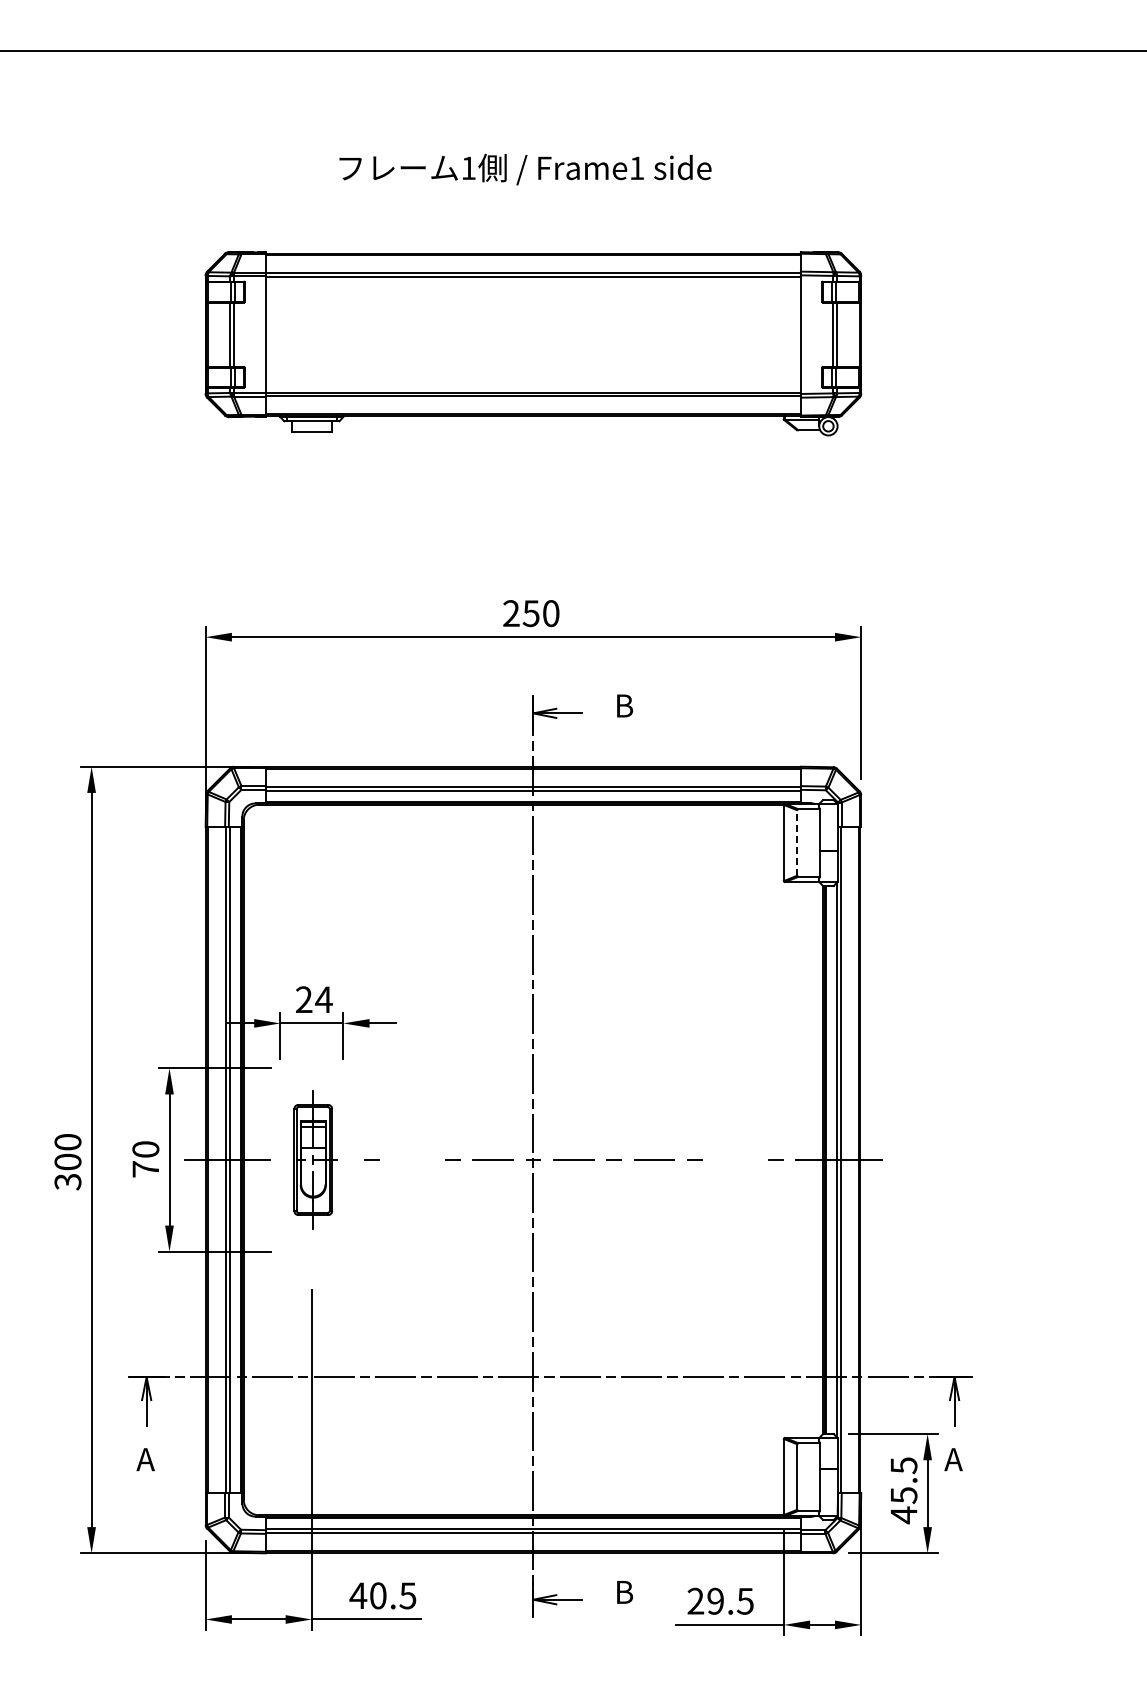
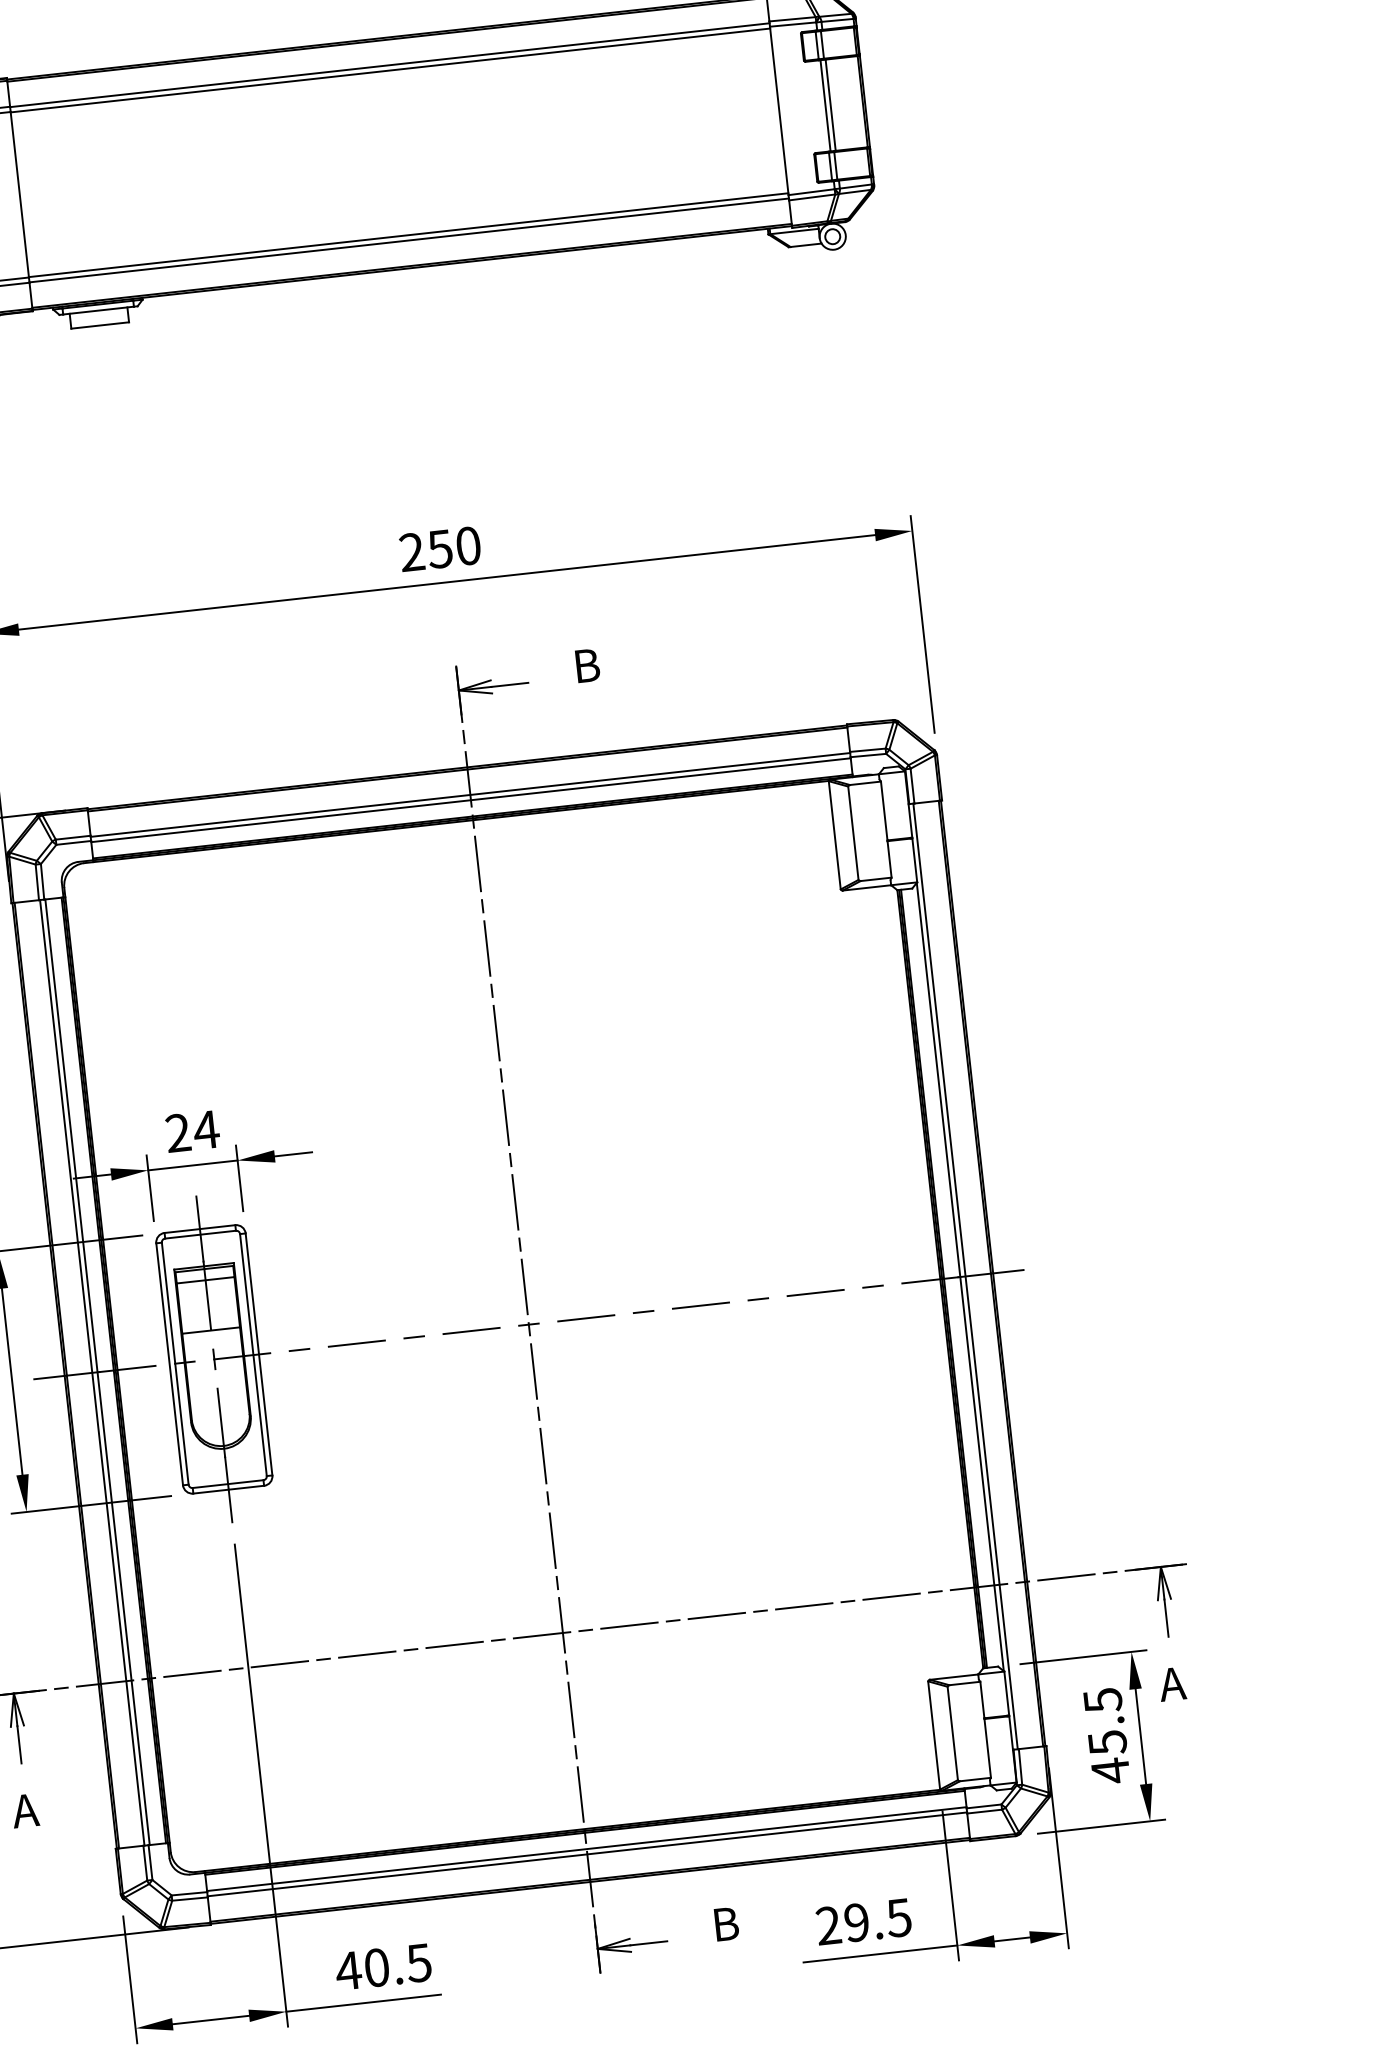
line: (796, 843) -> (852, 834), dashed -> solid
part: (315, 1159) -> (219, 1358), size x1.67
line: (412, 1160) -> (357, 1344), added
line: (735, 1160) -> (815, 1293), added

